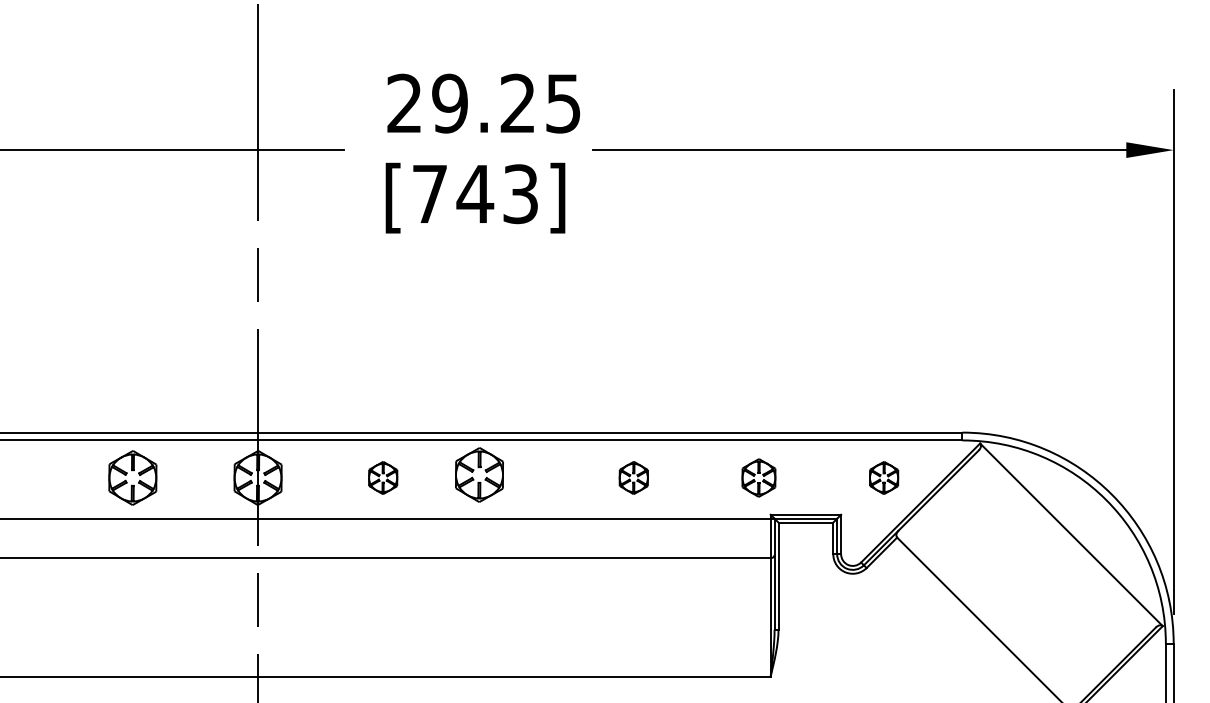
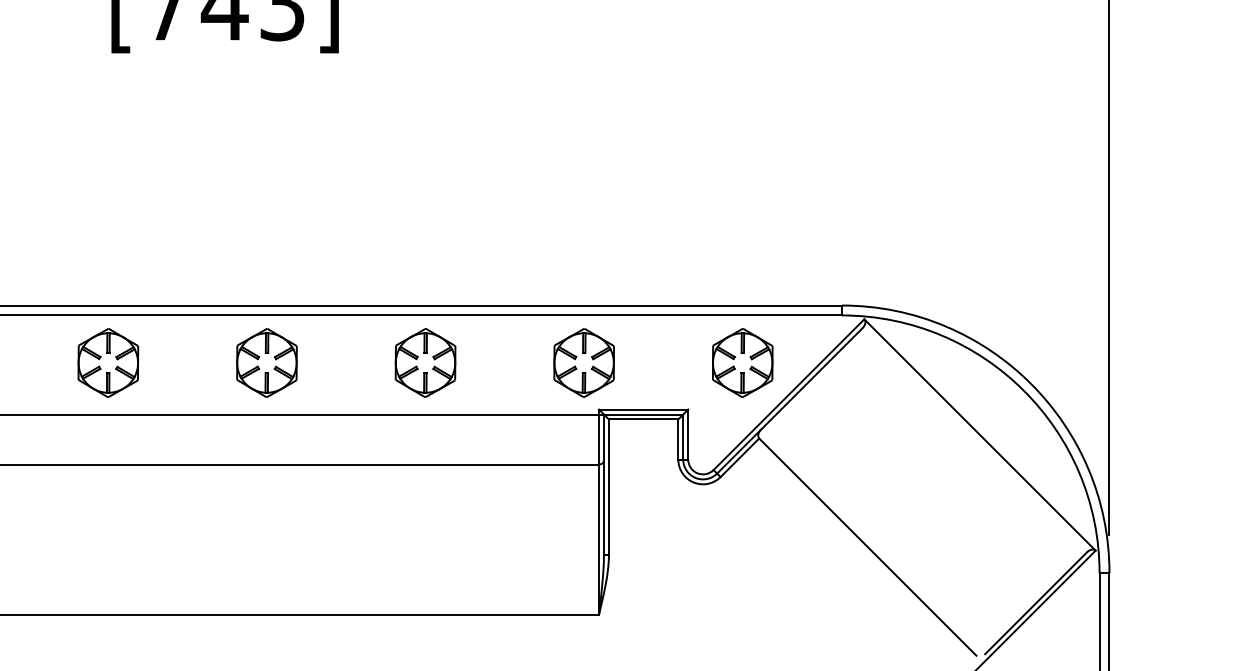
part: (479, 474) -> (266, 362), moved
part: (382, 477) -> (107, 362), size x1.67
part: (633, 477) -> (425, 362), size x1.67
part: (758, 477) -> (583, 362), size x1.43
part: (883, 477) -> (741, 362), size x1.67

